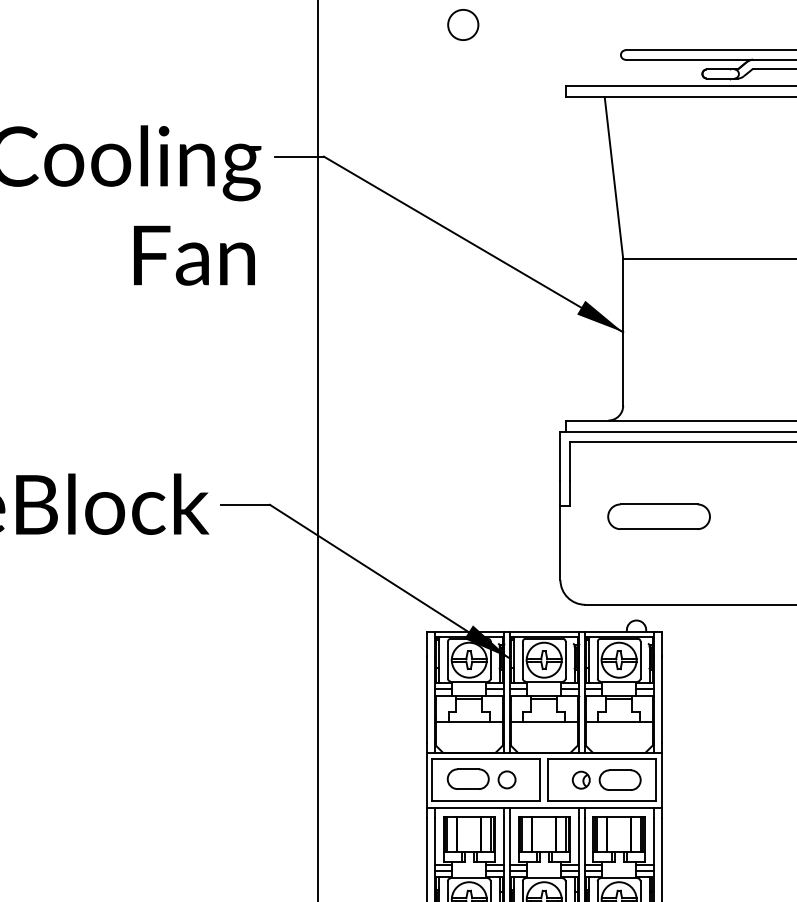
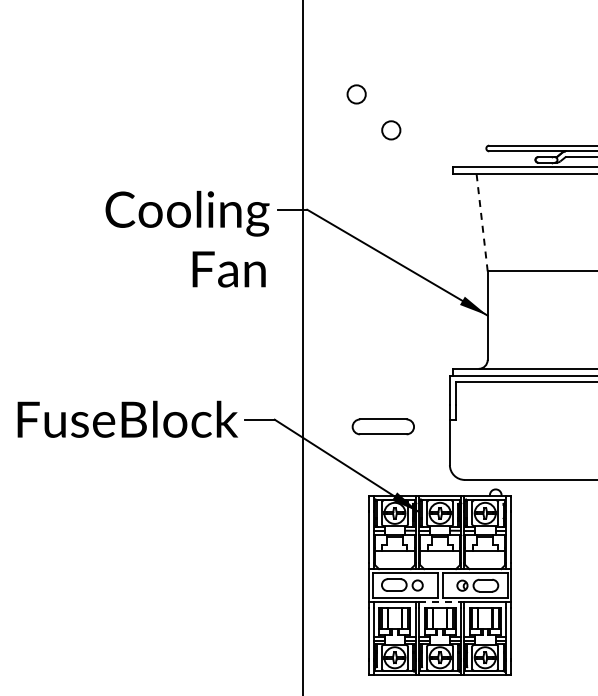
line: (614, 177) -> (482, 222), solid -> dashed
part: (657, 516) -> (382, 426), moved
line: (544, 808) -> (440, 602), solid -> dashed

